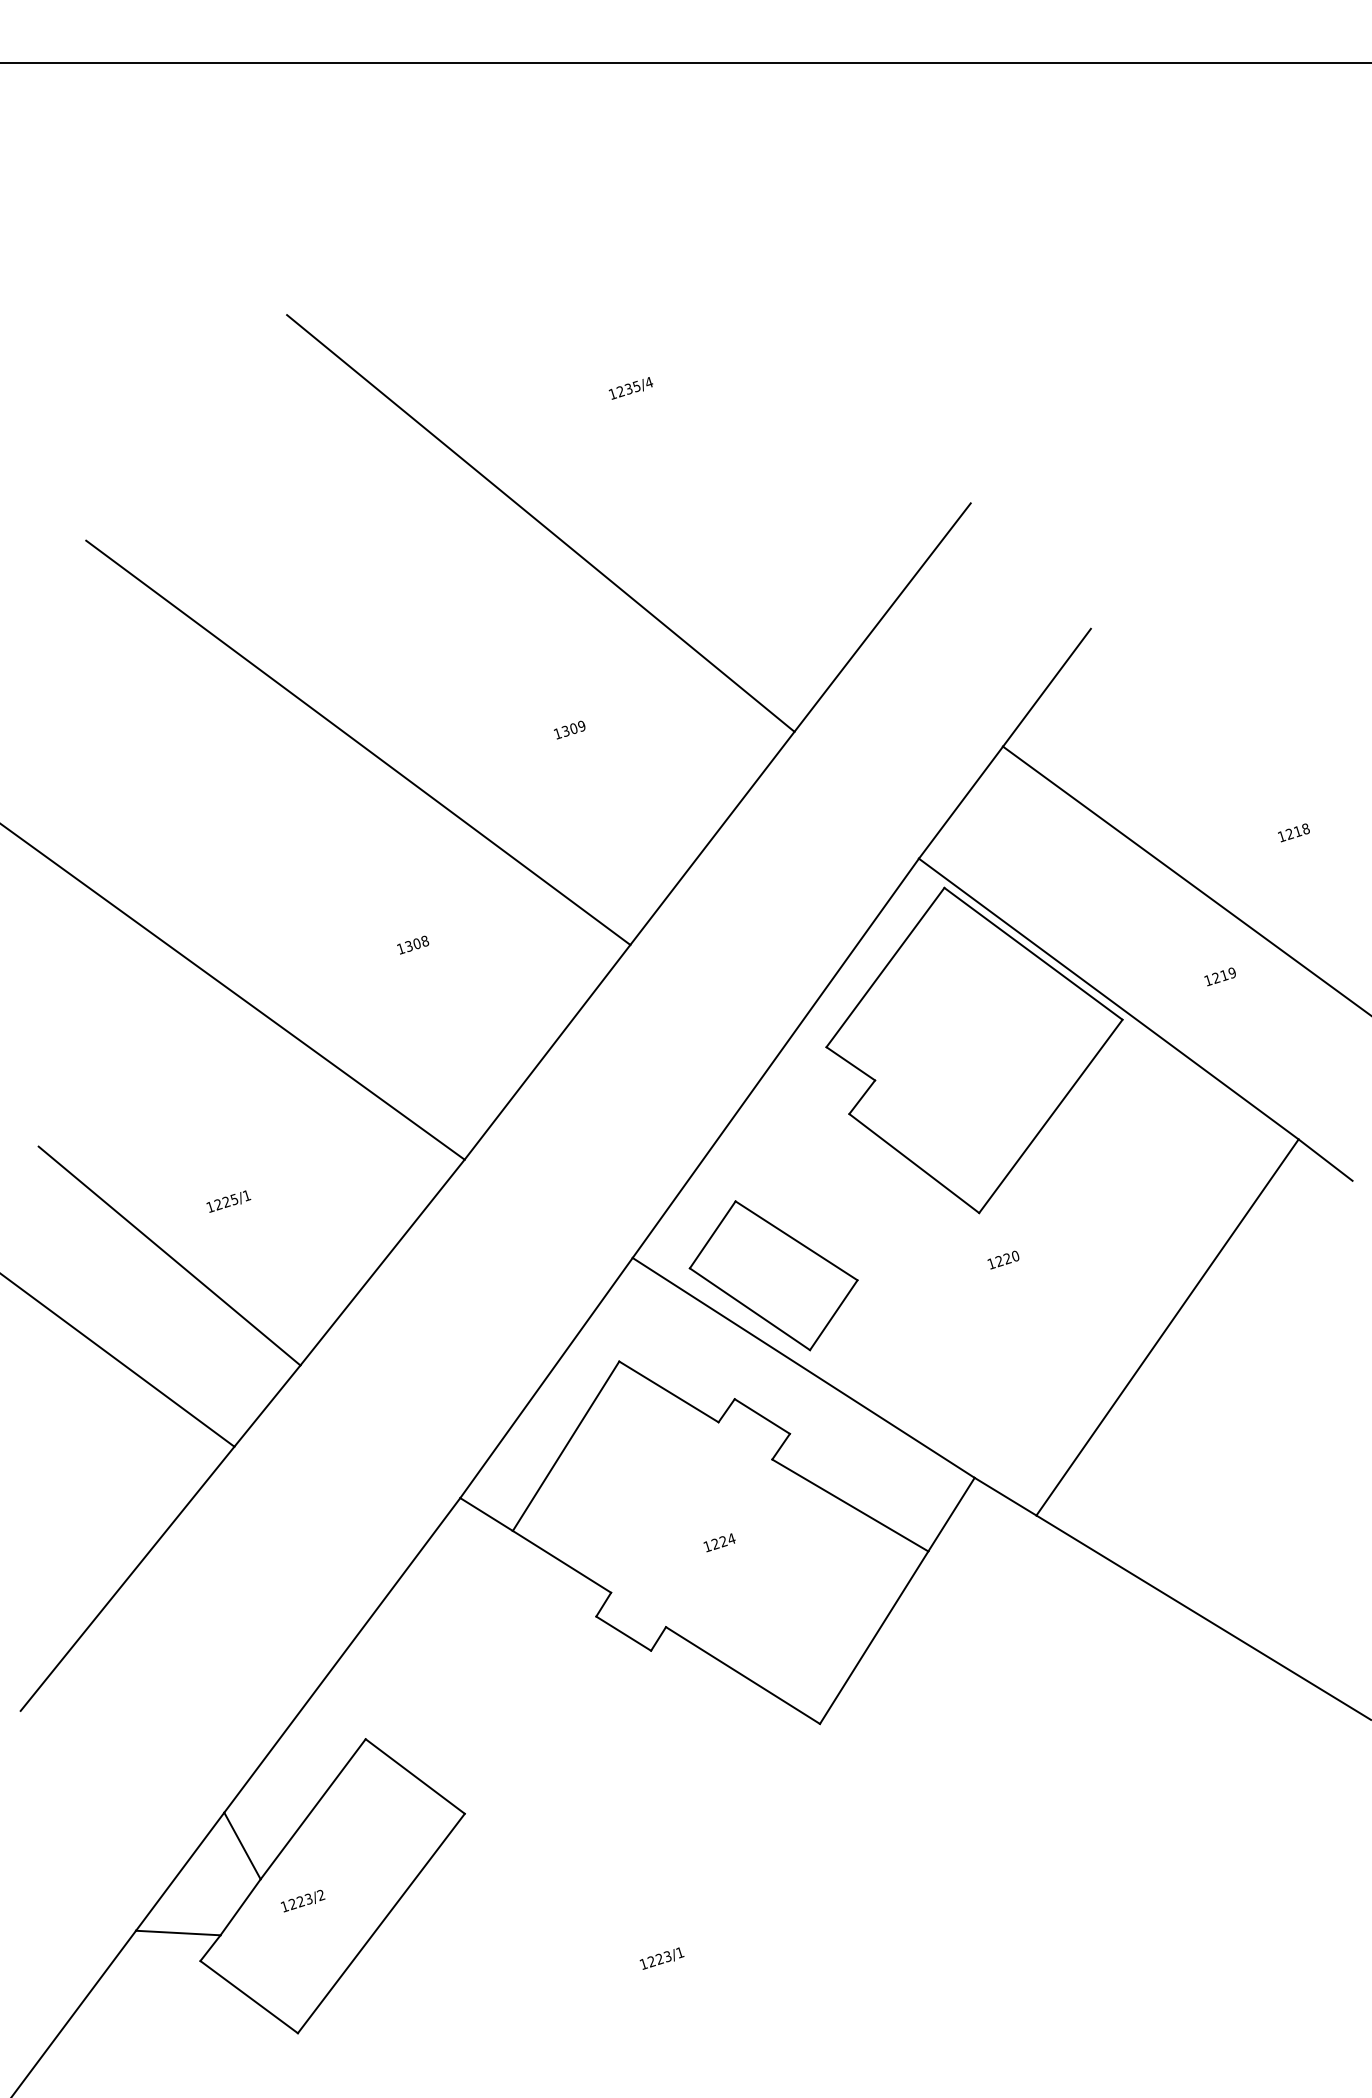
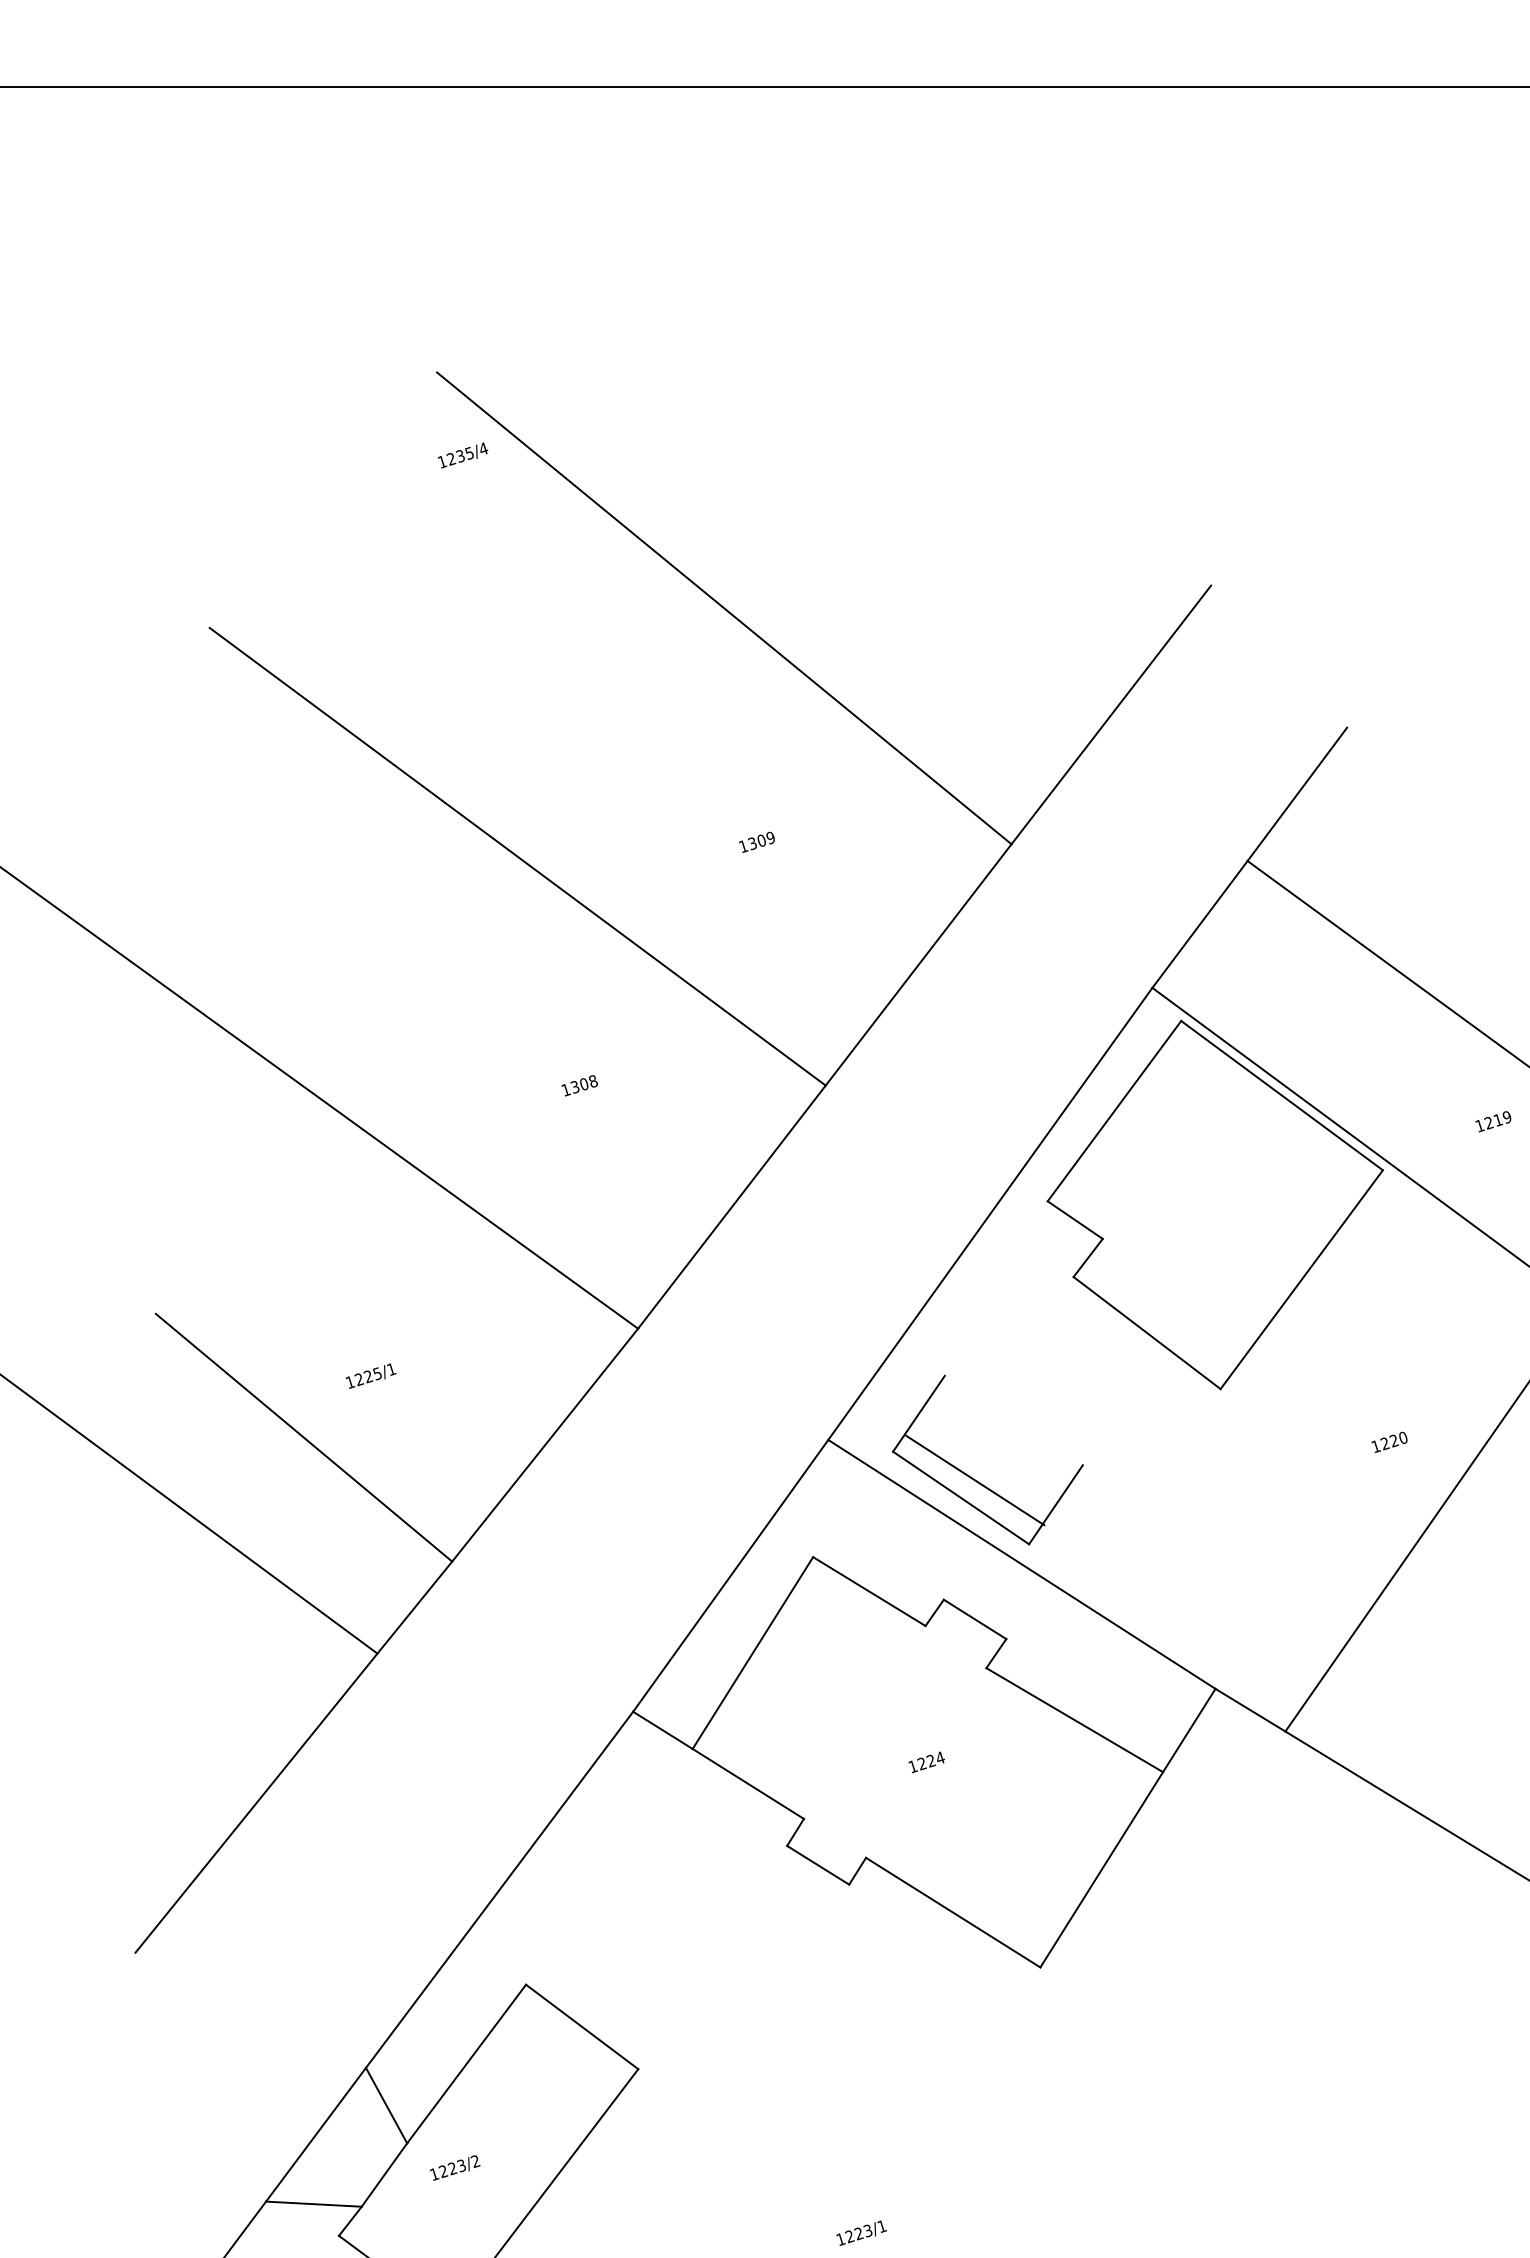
text: (630, 388) -> (462, 455), moved
line: (796, 1240) -> (975, 1480), moved
text: (1003, 1259) -> (1389, 1441), moved

